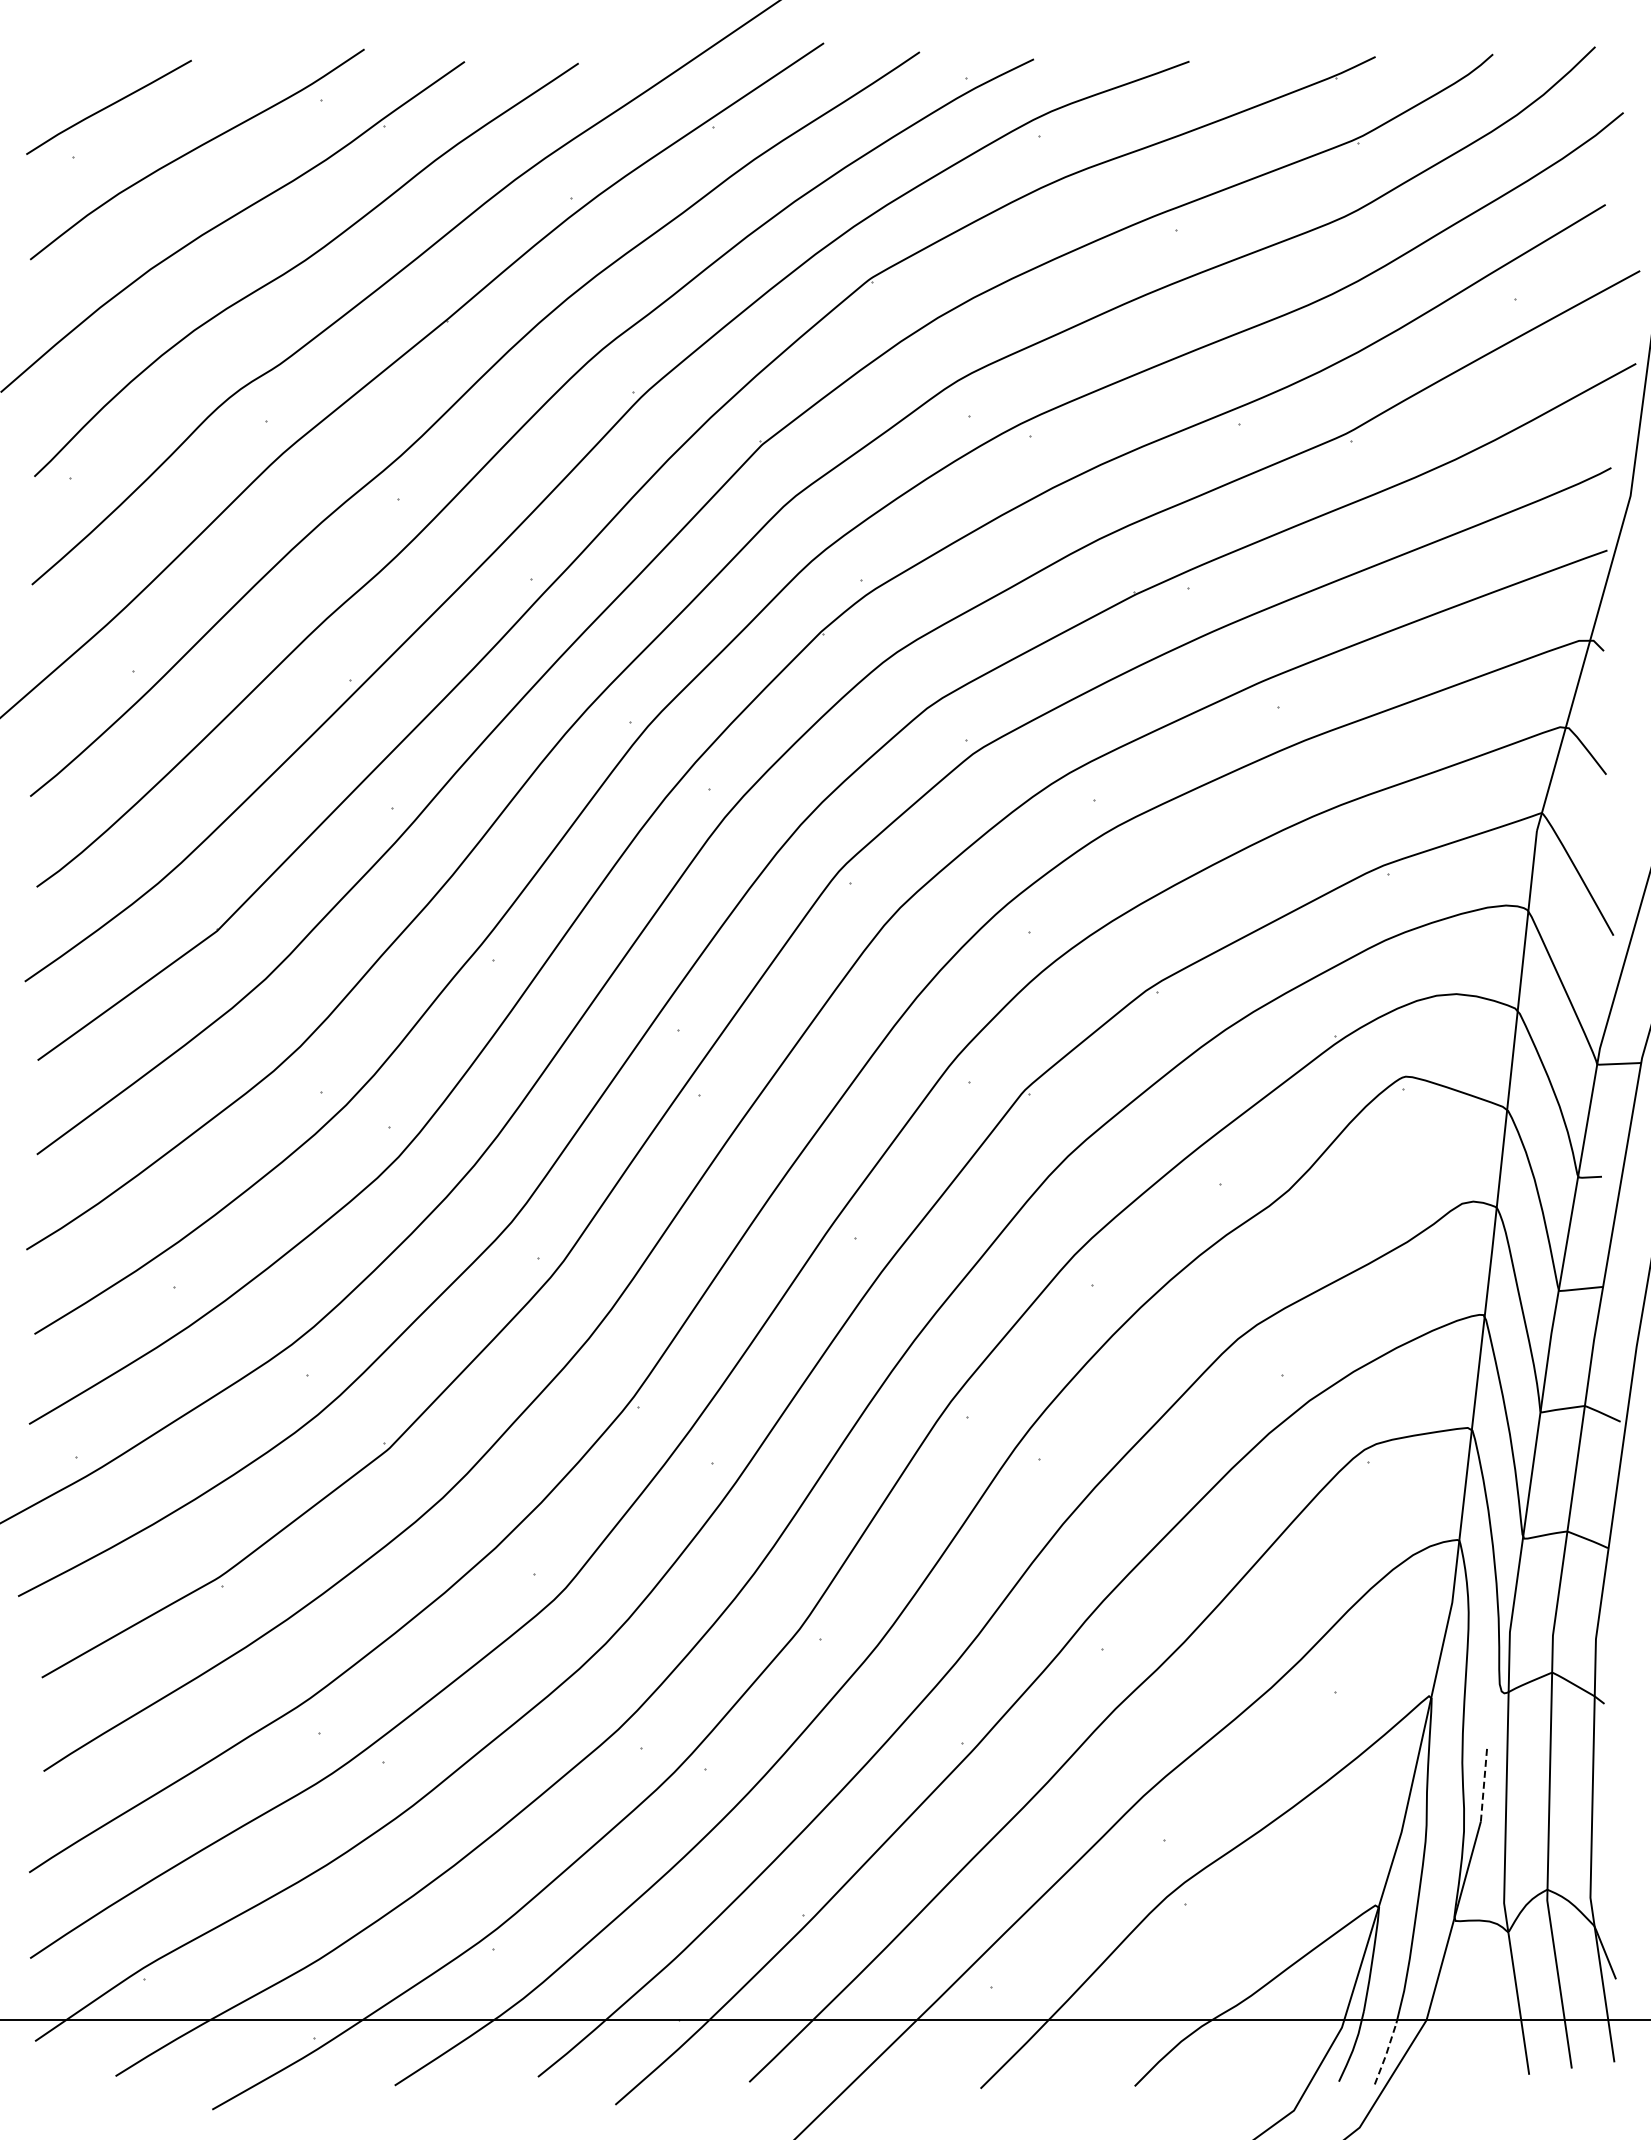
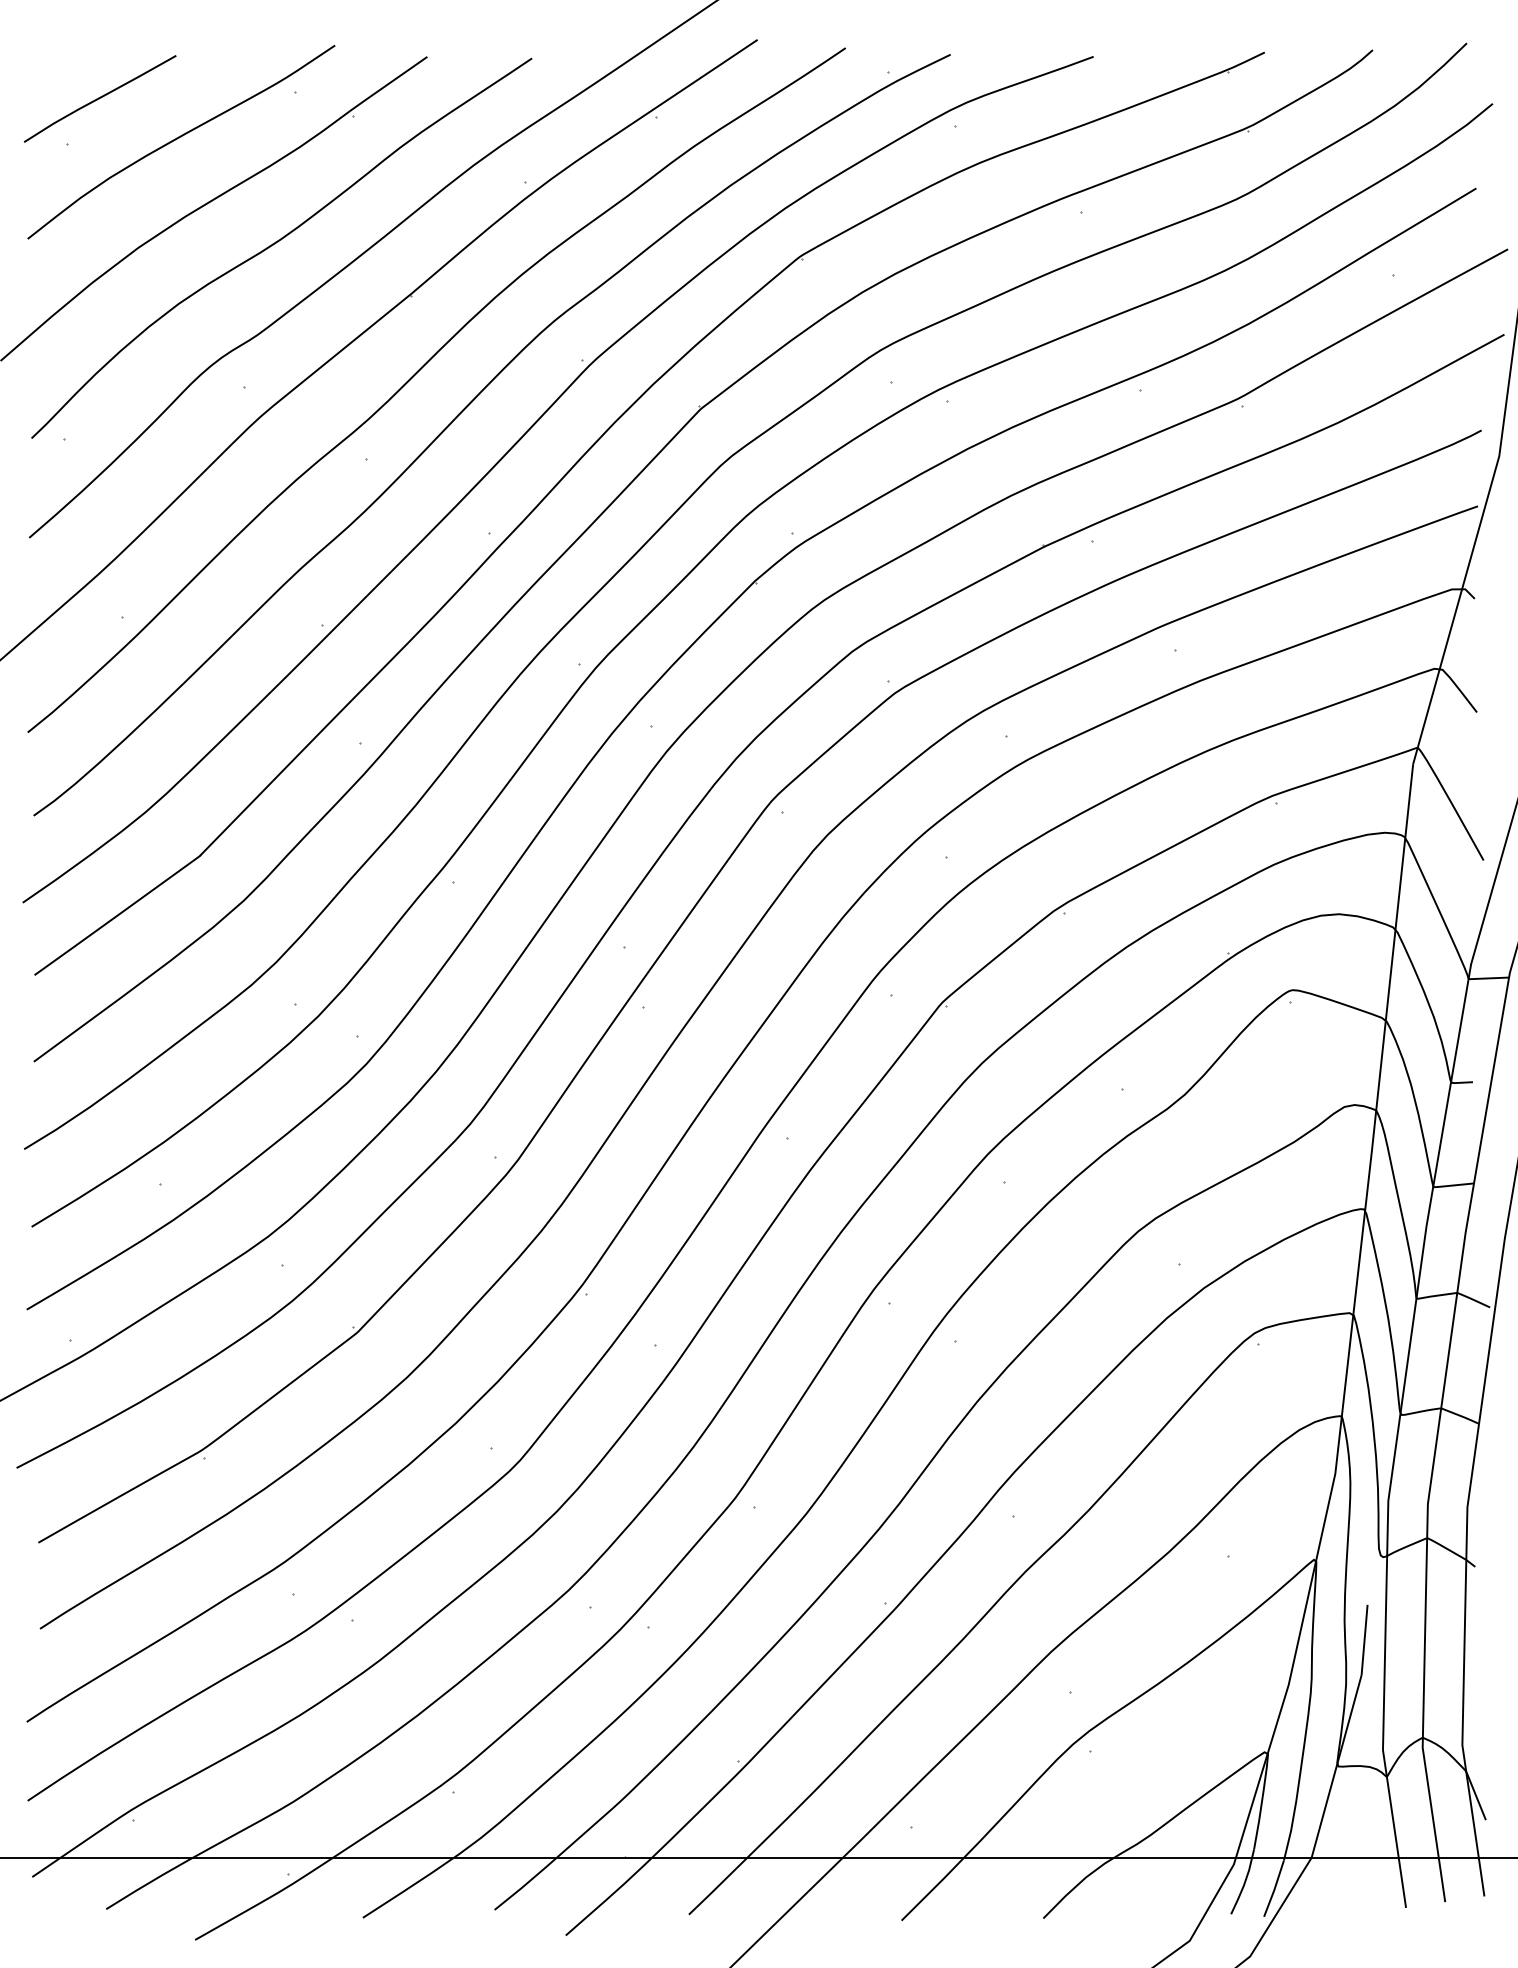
line: (1484, 1782) -> (1364, 1639), dashed -> solid
line: (1386, 2054) -> (1274, 1889), dashed -> solid

